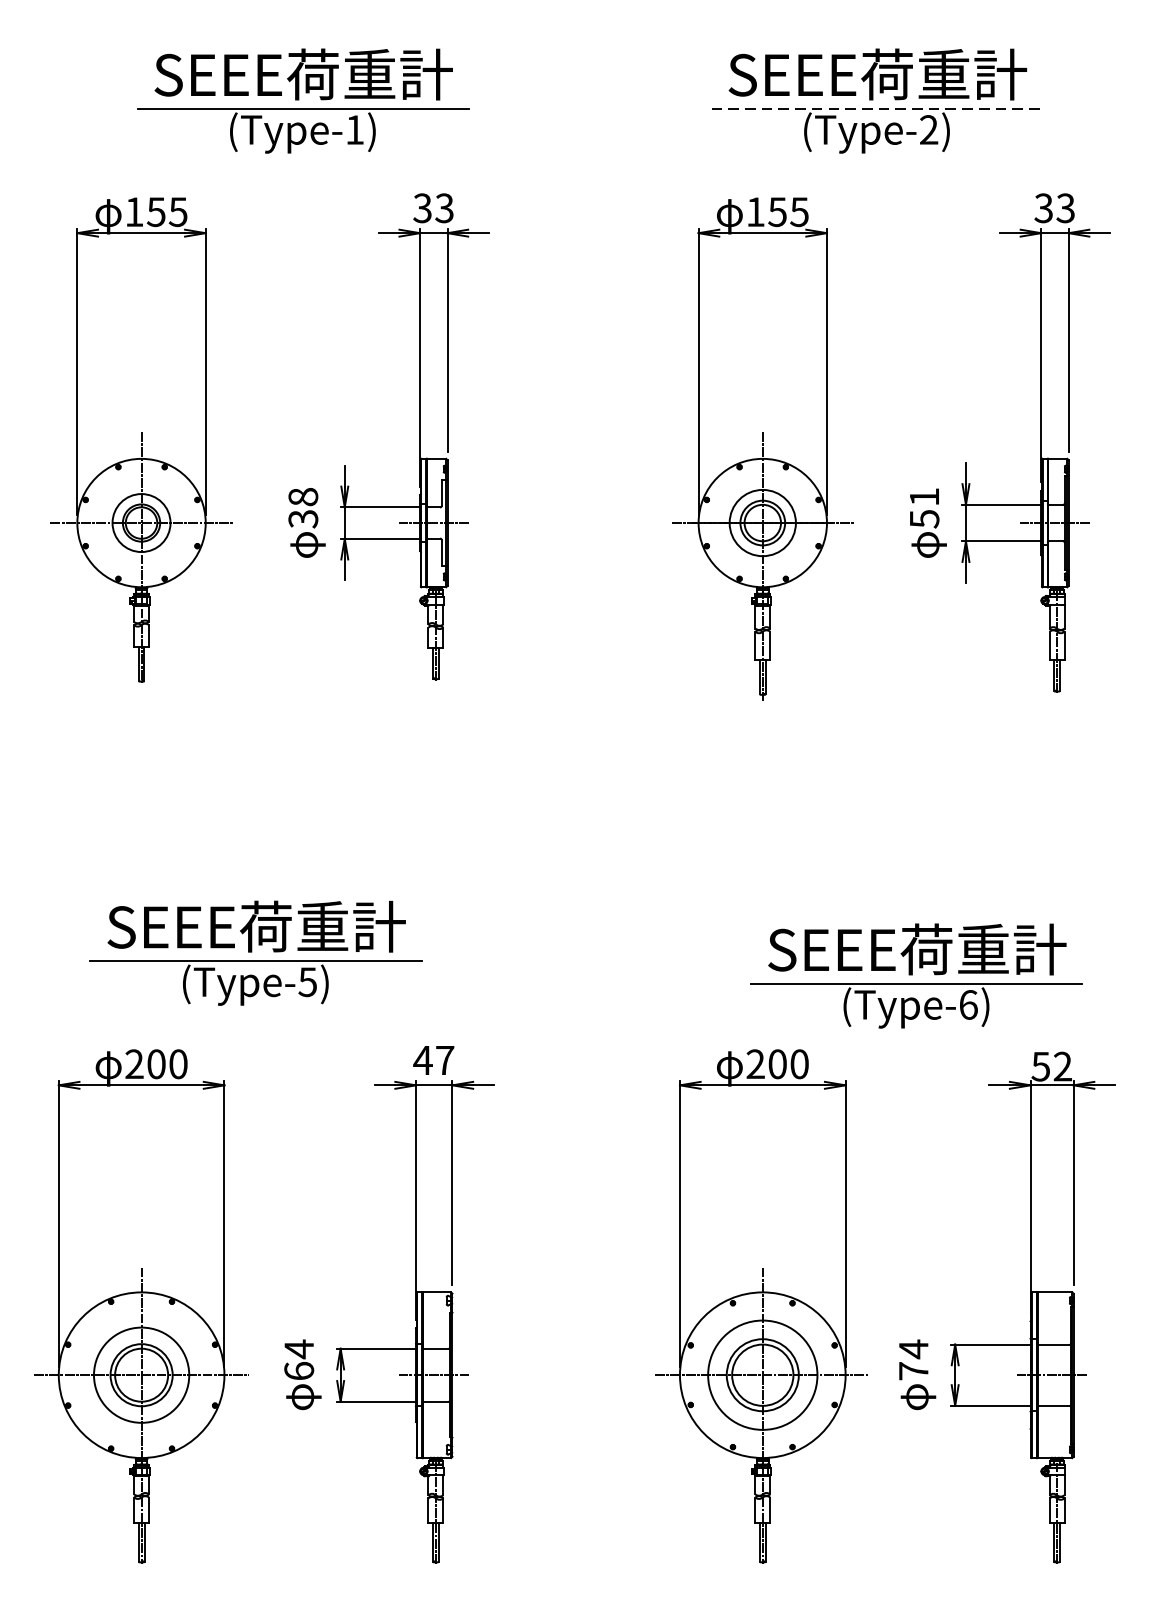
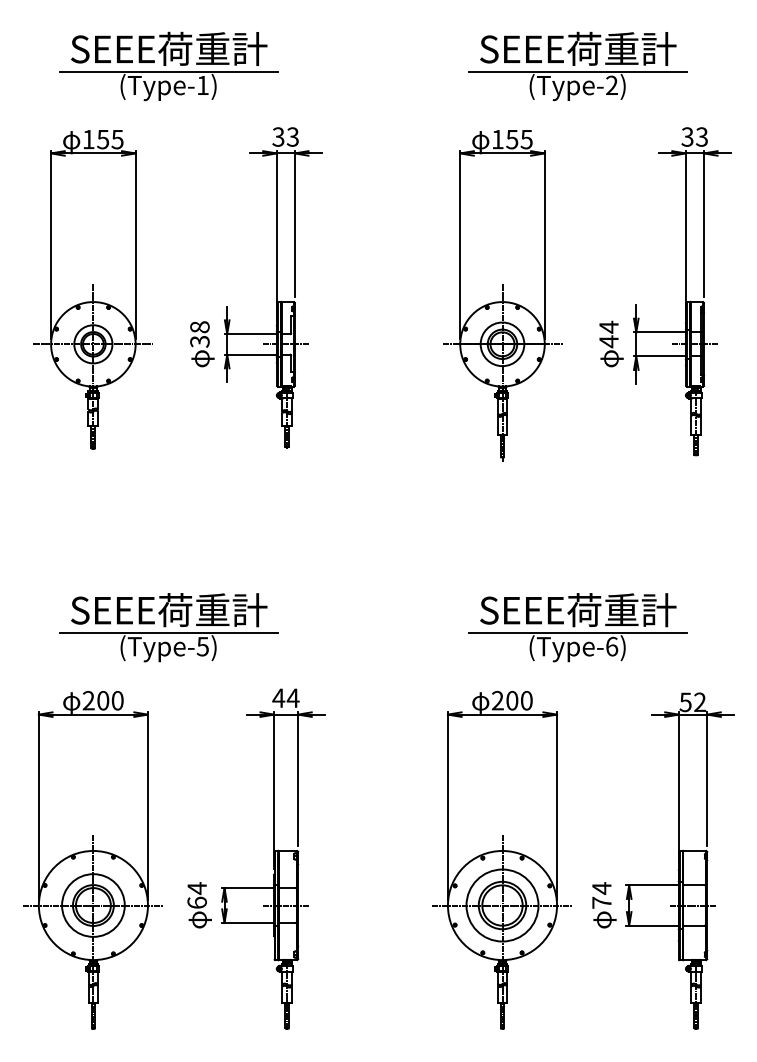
part: (302, 101) -> (168, 66), moved
line: (878, 108) -> (578, 71), dashed -> solid
text: (923, 508) -> (608, 334), 51 -> 44
part: (916, 975) -> (577, 627), moved
text: (443, 1059) -> (292, 697), 47 -> 44

